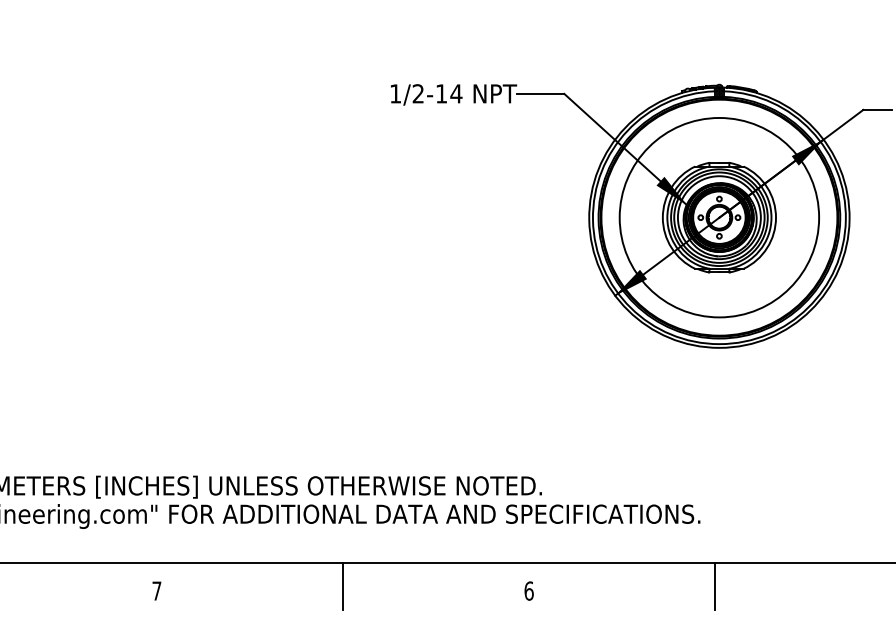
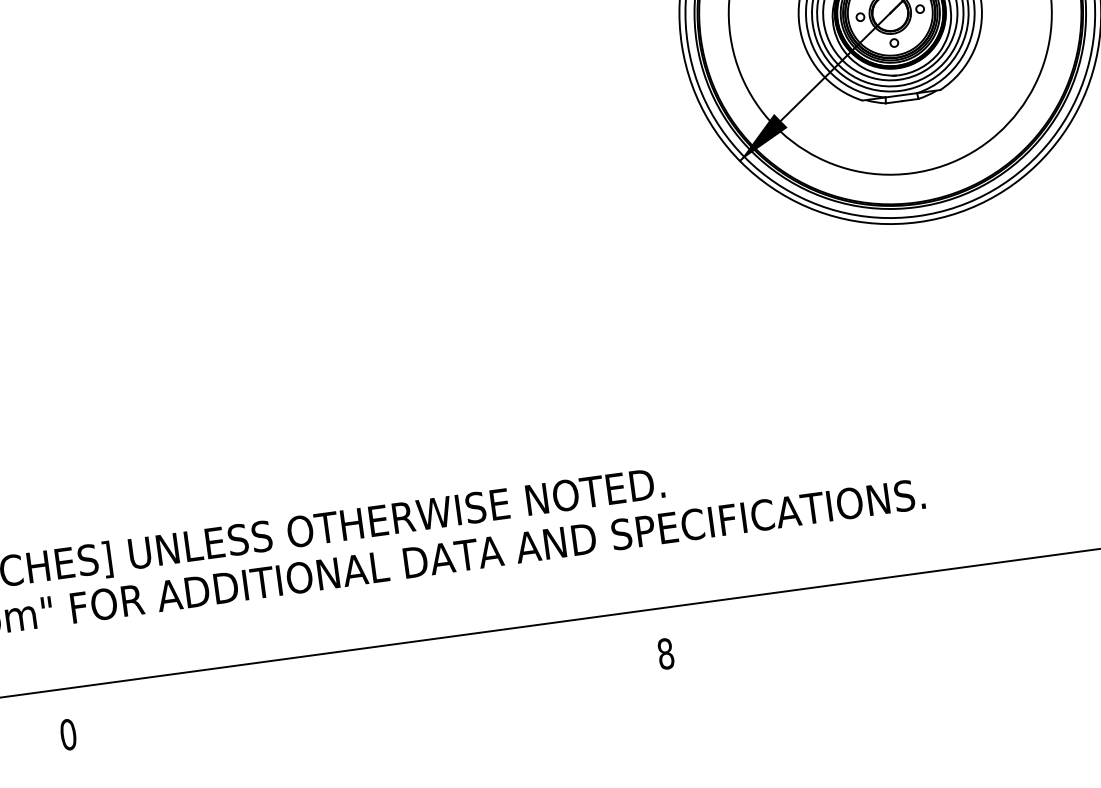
line: (343, 585) -> (366, 685), removed
line: (715, 585) -> (963, 604), removed
text: (156, 590) -> (67, 733), 7 -> 0
text: (528, 590) -> (664, 653), 6 -> 8

